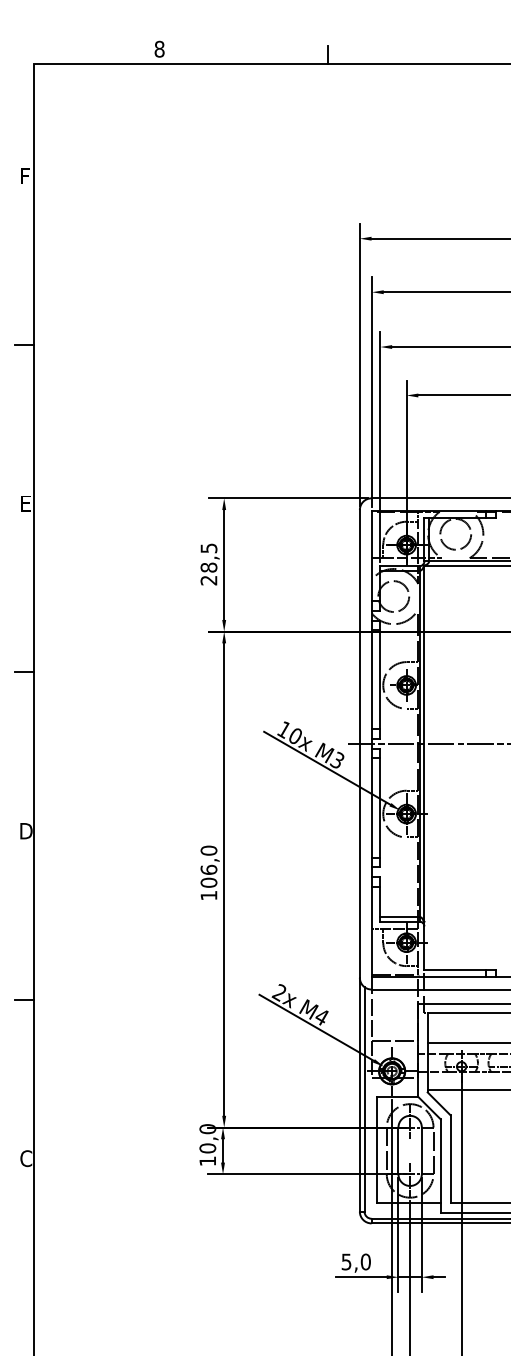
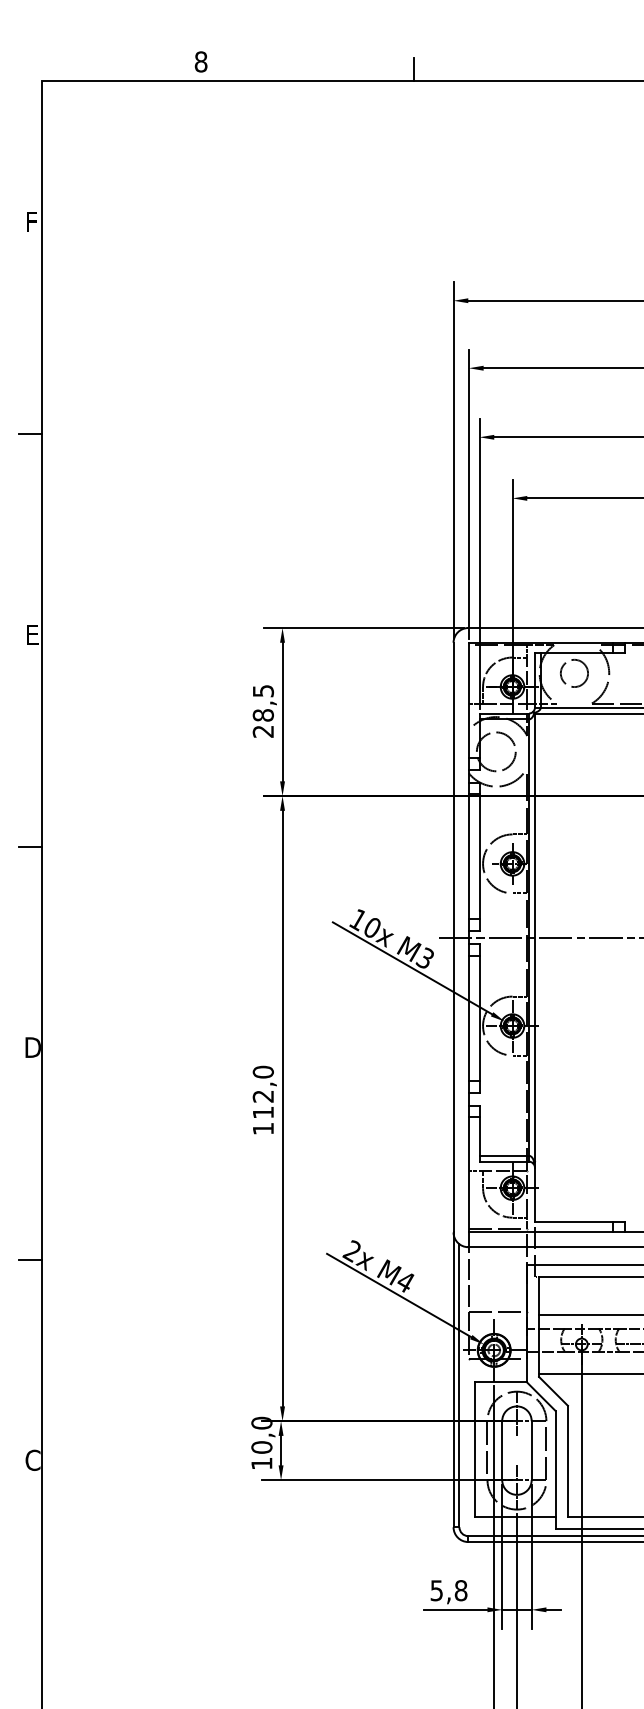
circle: (455, 533) -> (573, 672), size x0.7
text: (208, 876) -> (262, 1104), 106,0 -> 112,0
text: (365, 1261) -> (460, 1590), 5,0 -> 5,8

